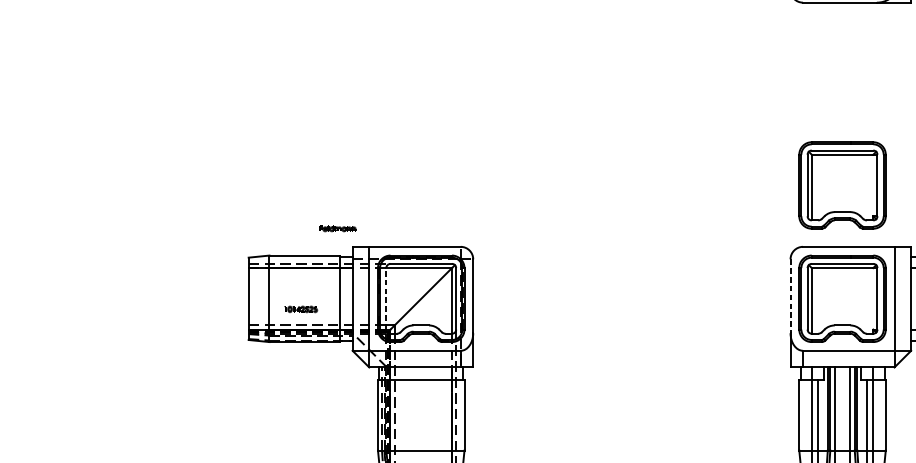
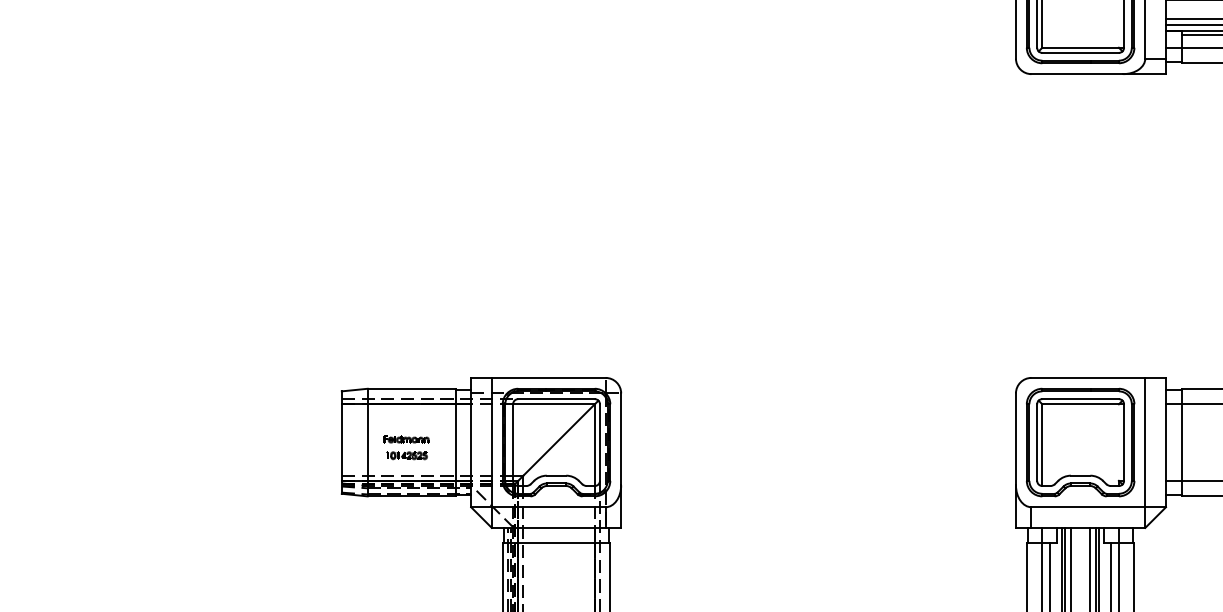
part: (842, 185) -> (1080, 301), removed
part: (337, 228) -> (406, 439), moved
line: (790, 296) -> (1015, 439), dashed -> solid
line: (386, 298) -> (513, 442), dashed -> solid

